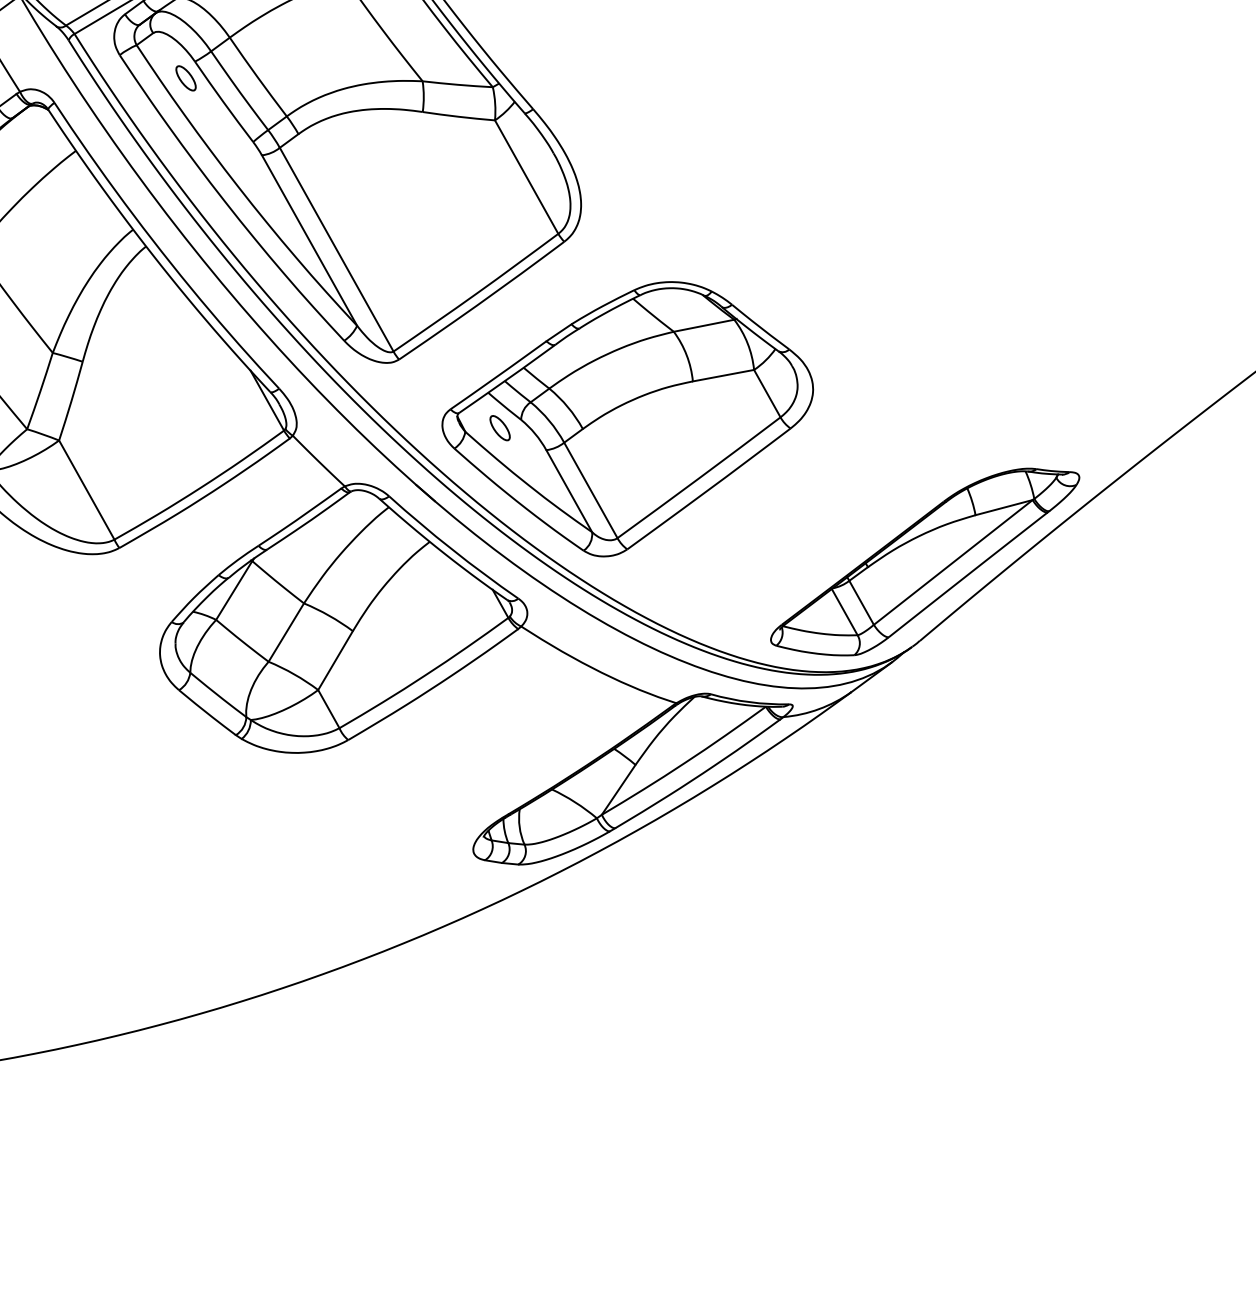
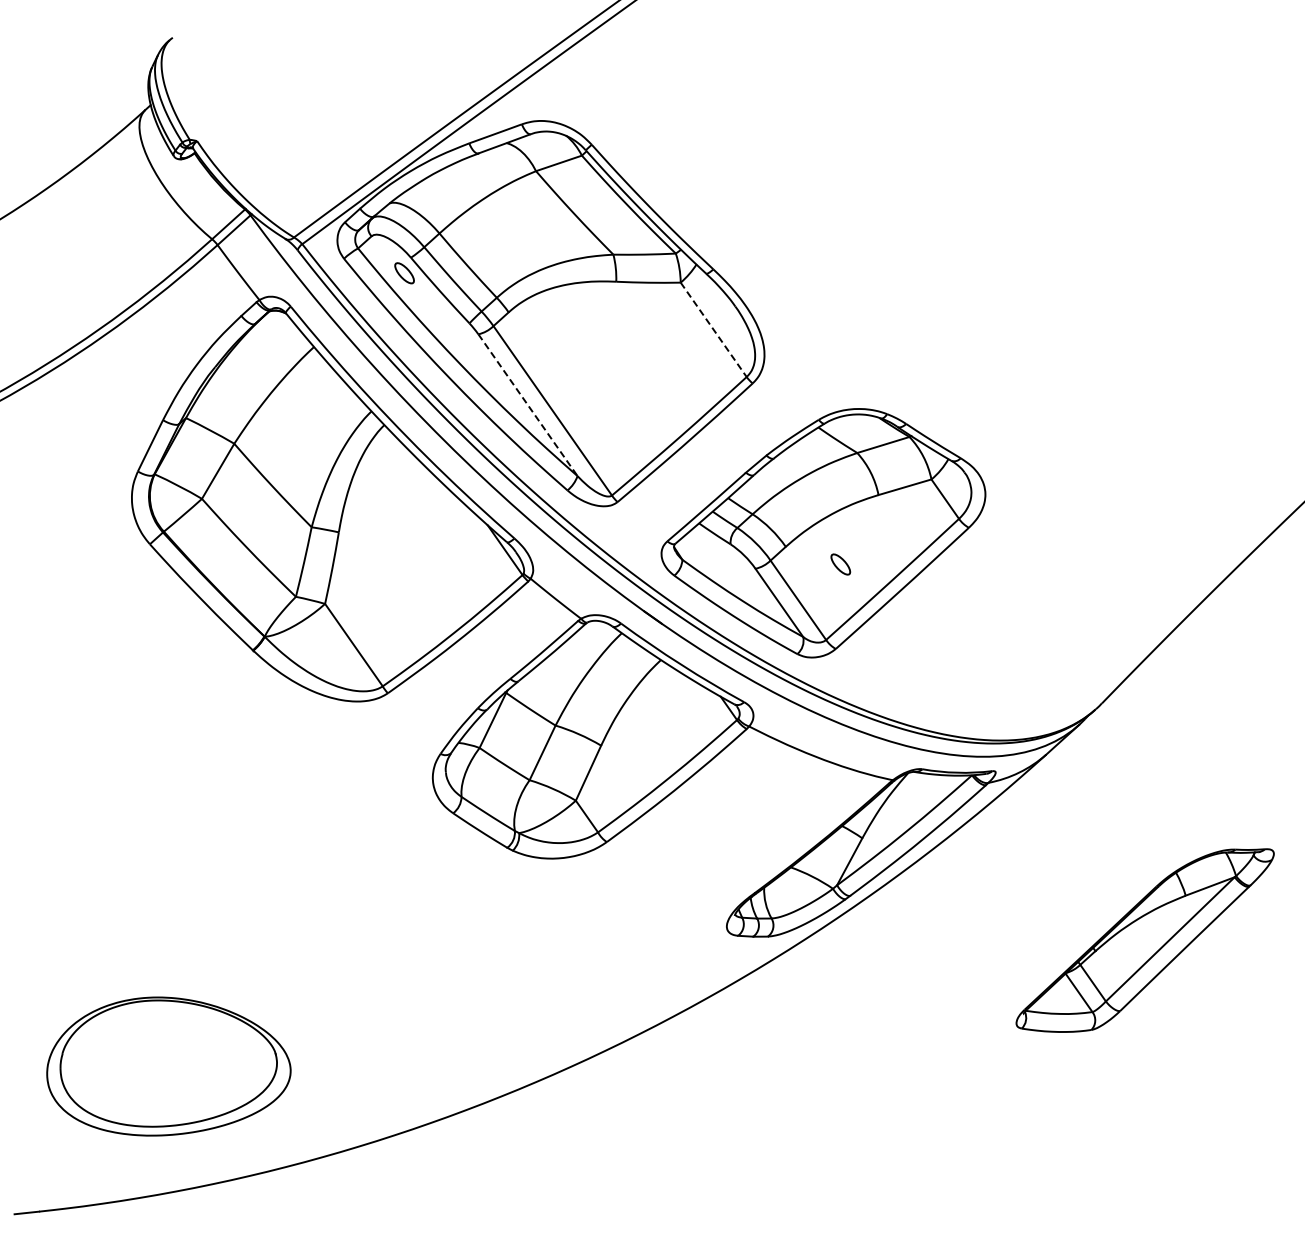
line: (526, 176) -> (713, 329), solid -> dashed
line: (308, 240) -> (527, 405), solid -> dashed
part: (499, 428) -> (840, 564), moved
part: (924, 560) -> (1144, 940), moved

